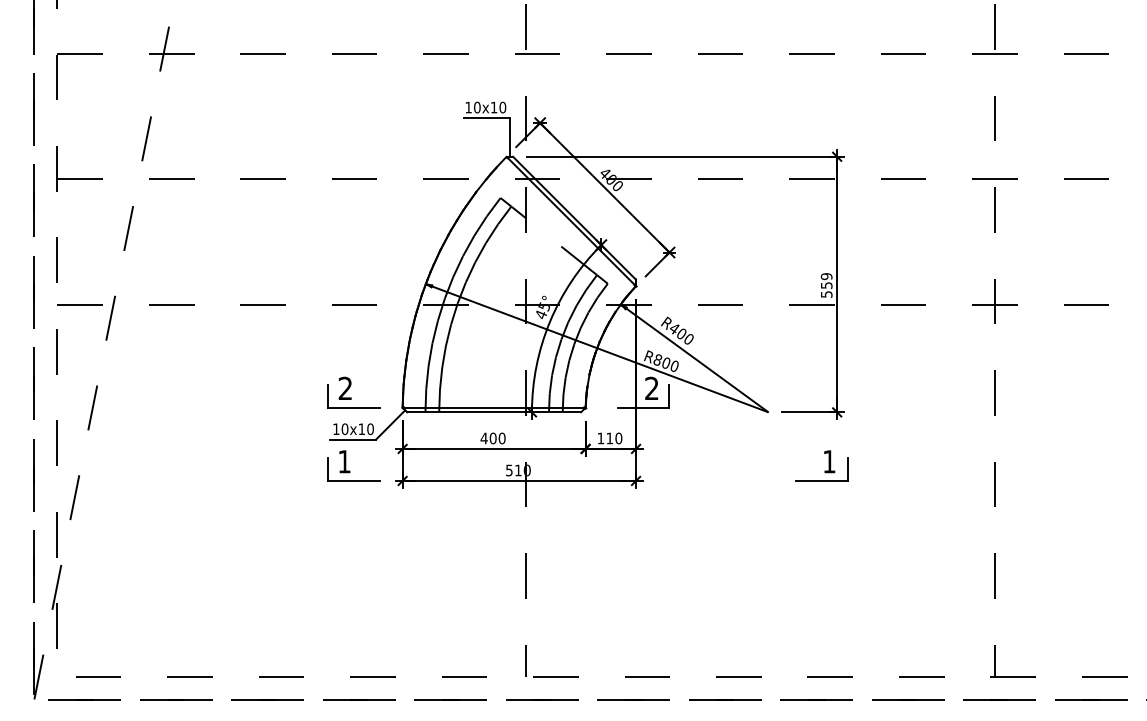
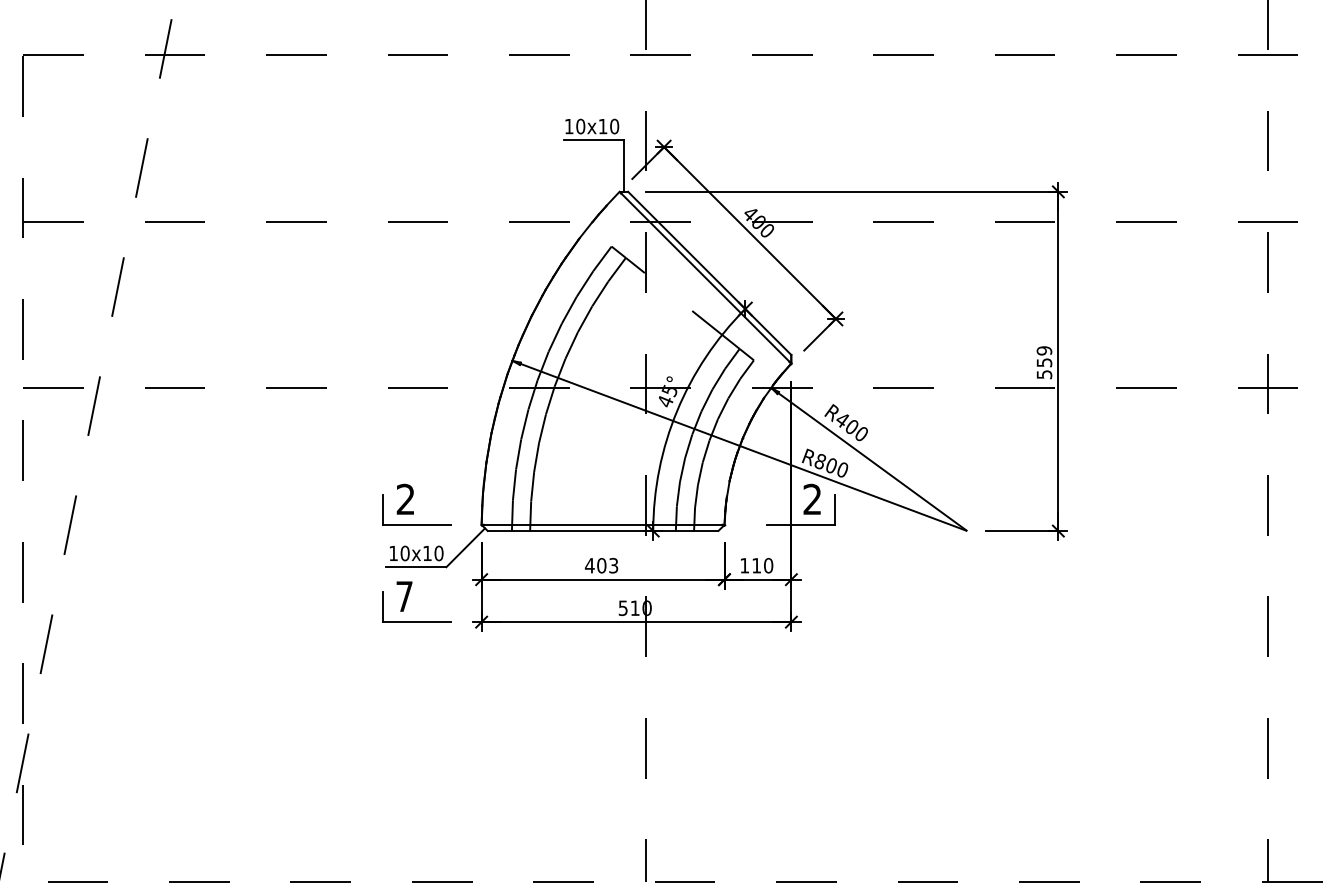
text: (501, 438) -> (612, 565), 400 -> 403
text: (344, 461) -> (404, 596), 1 -> 7
part: (821, 465) -> (1037, 601), removed

